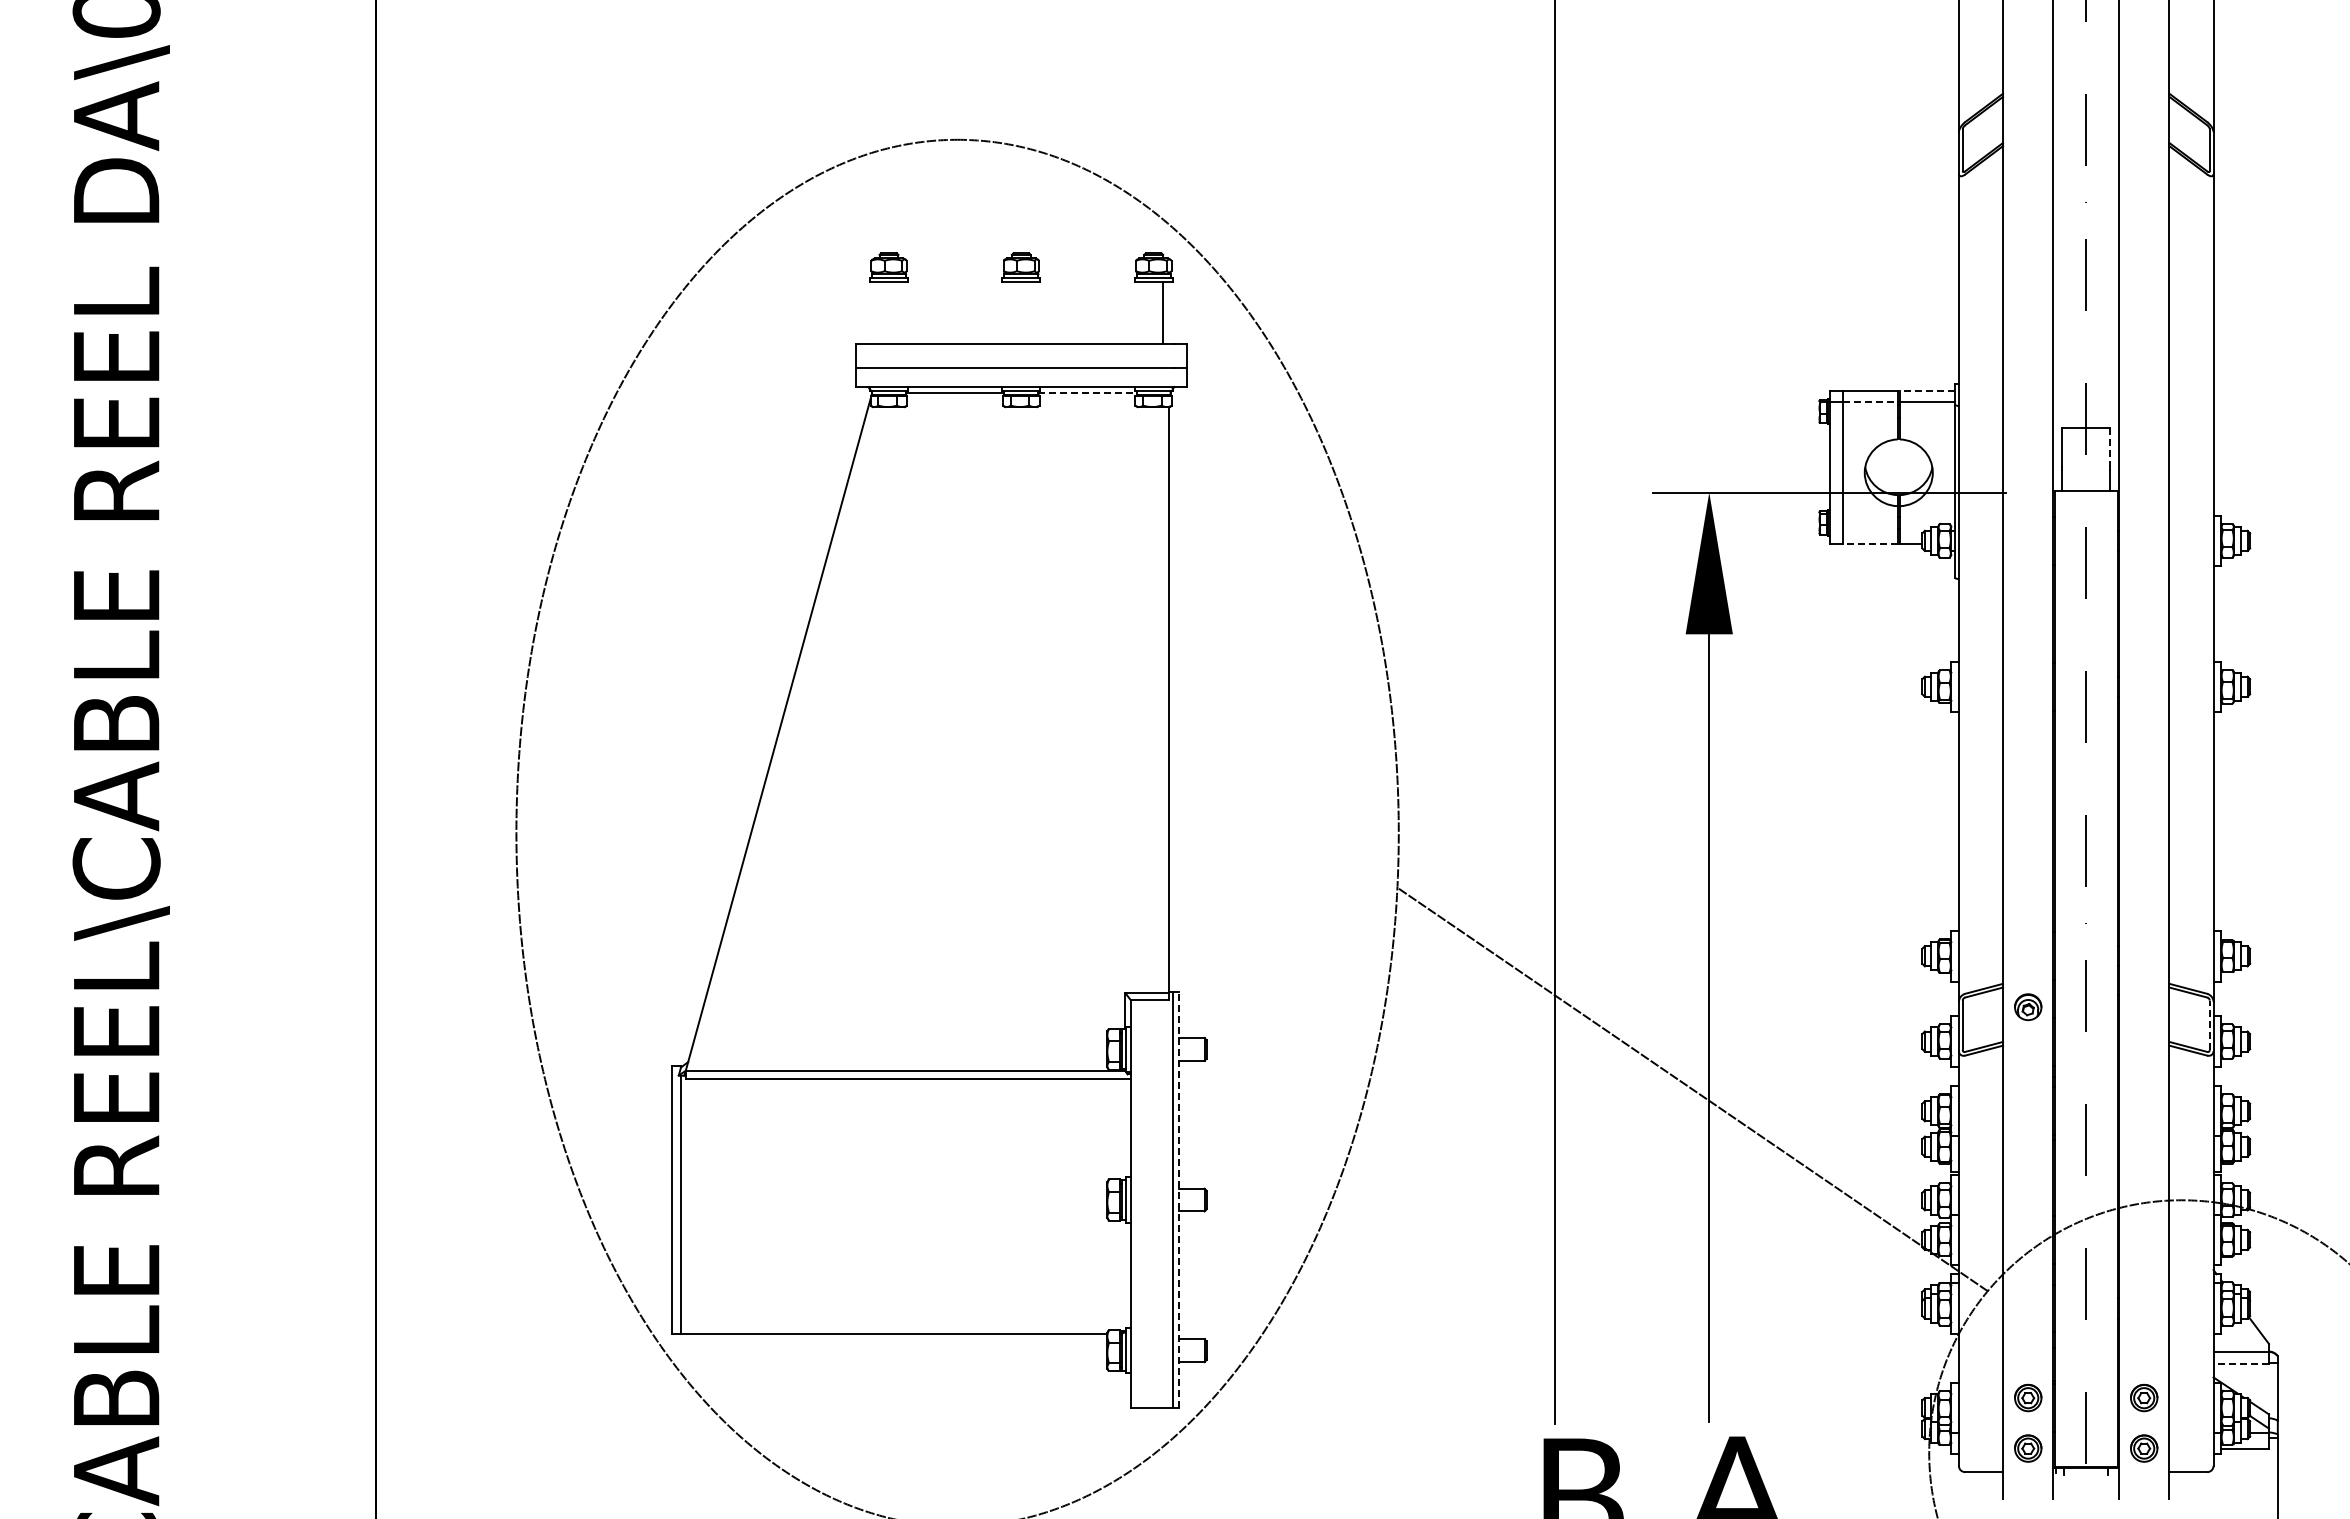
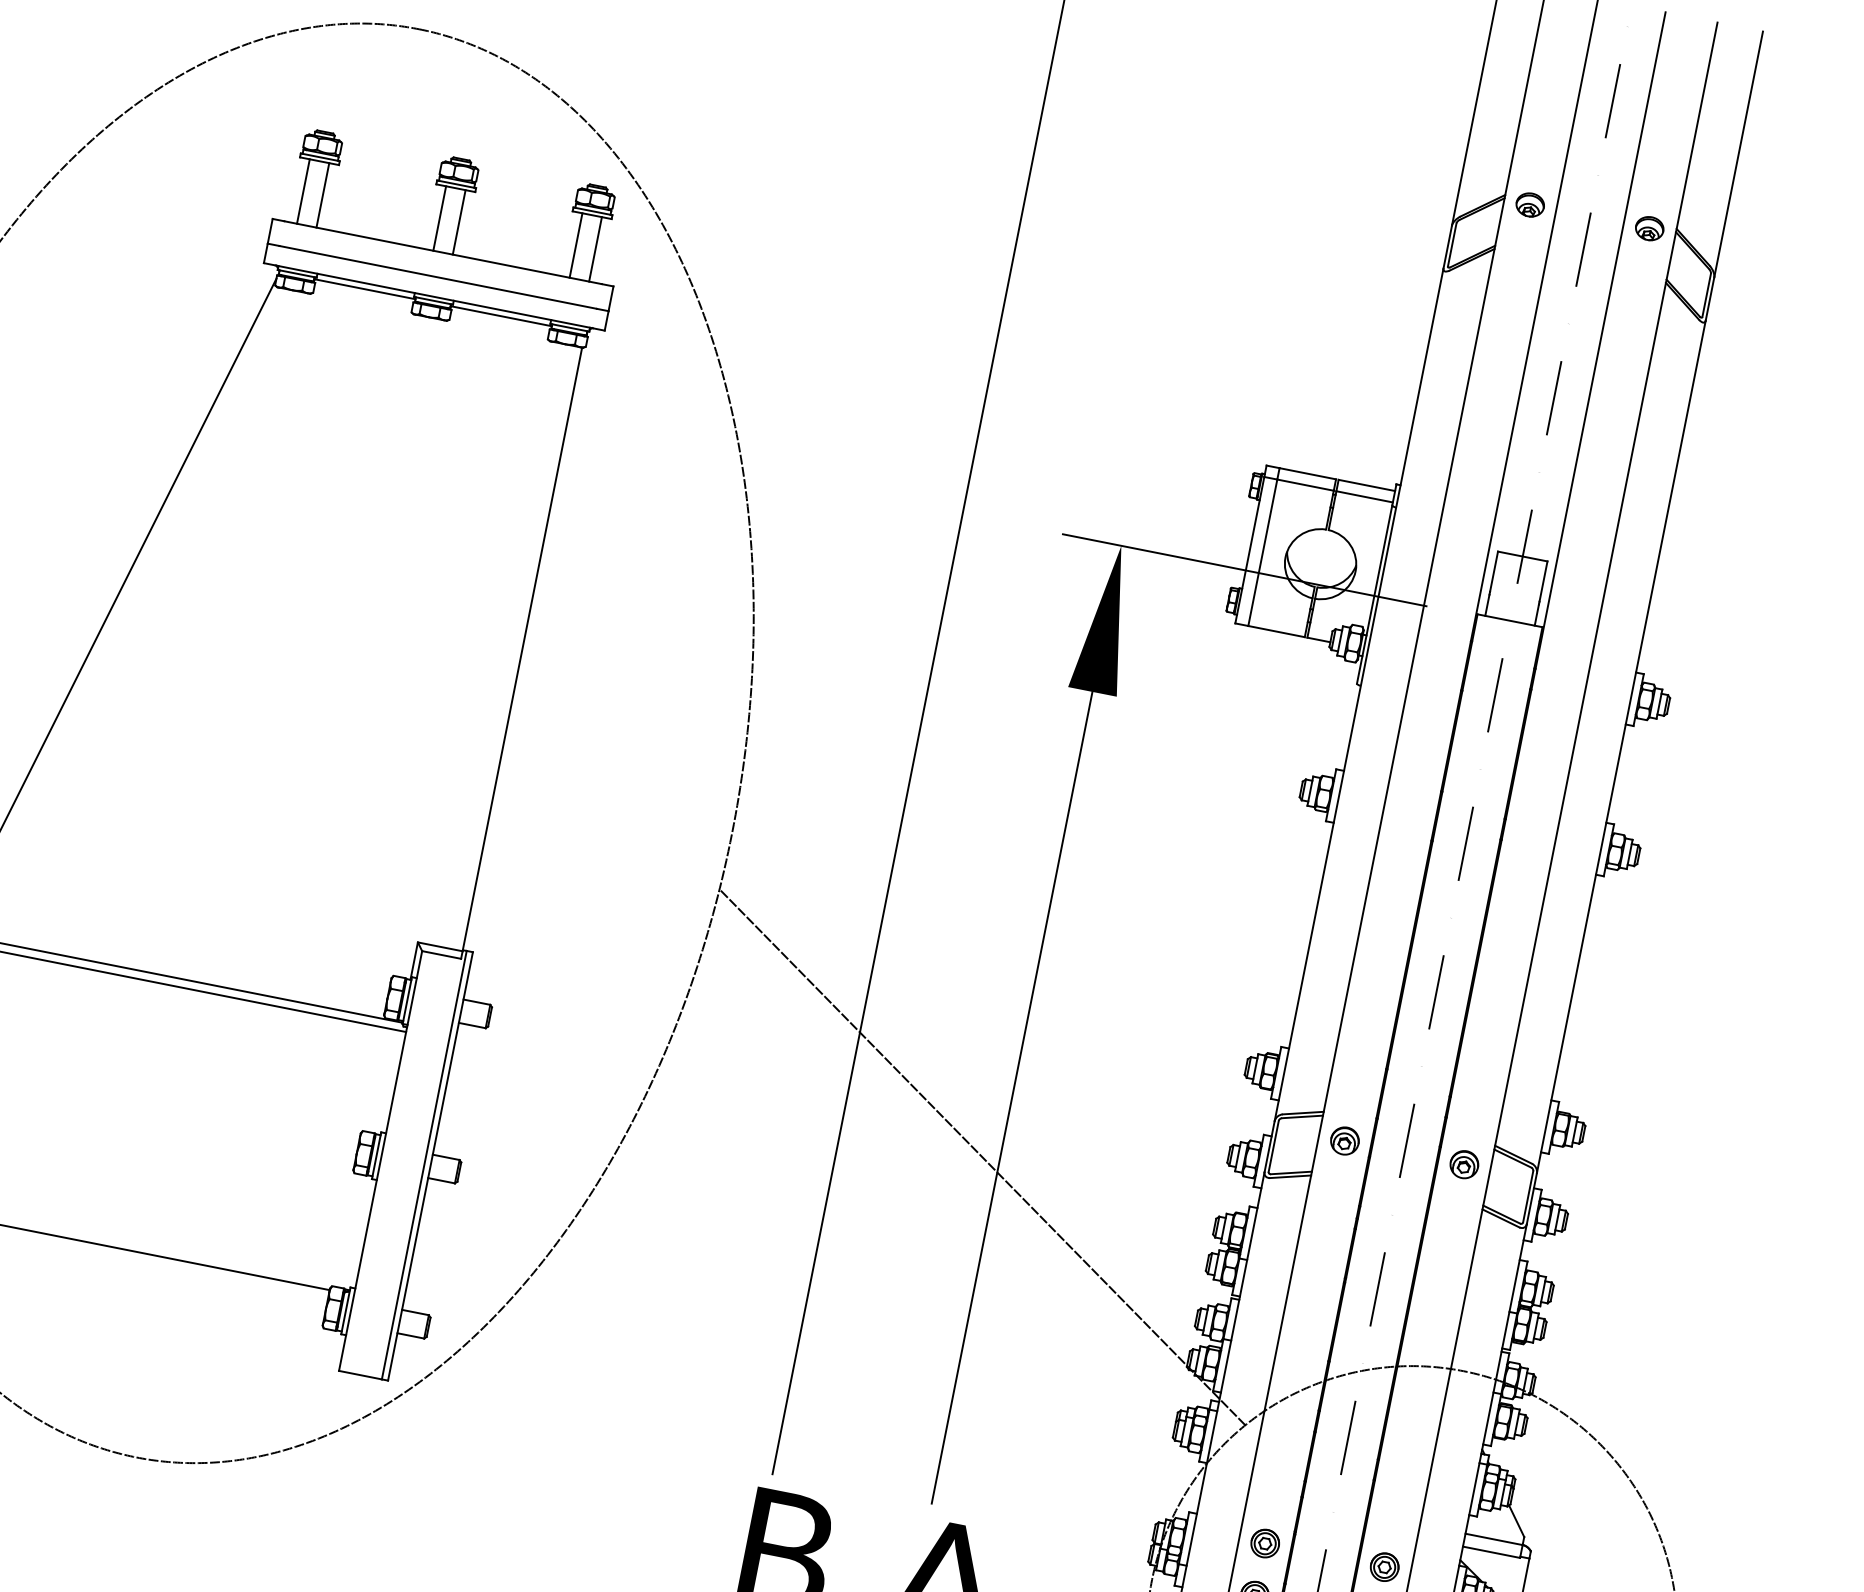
part: (2028, 98) -> (1530, 205), added
part: (2144, 98) -> (1650, 228), added
line: (879, 312) -> (303, 191), added
line: (898, 312) -> (322, 195), added
line: (1011, 312) -> (439, 218), added
line: (1030, 312) -> (458, 221), added
line: (1144, 312) -> (576, 245), added
line: (1926, 390) -> (1365, 485), dashed -> solid
line: (1088, 392) -> (502, 316), dashed -> solid
line: (1870, 401) -> (1306, 484), dashed -> solid
line: (2110, 447) -> (1543, 581), dashed -> solid
line: (1869, 543) -> (1276, 631), dashed -> solid
part: (2144, 1007) -> (1464, 1165), added
line: (2209, 1025) -> (1527, 1196), dashed -> solid
line: (1178, 1200) -> (430, 1166), dashed -> solid
line: (2241, 1364) -> (1491, 1552), dashed -> solid

